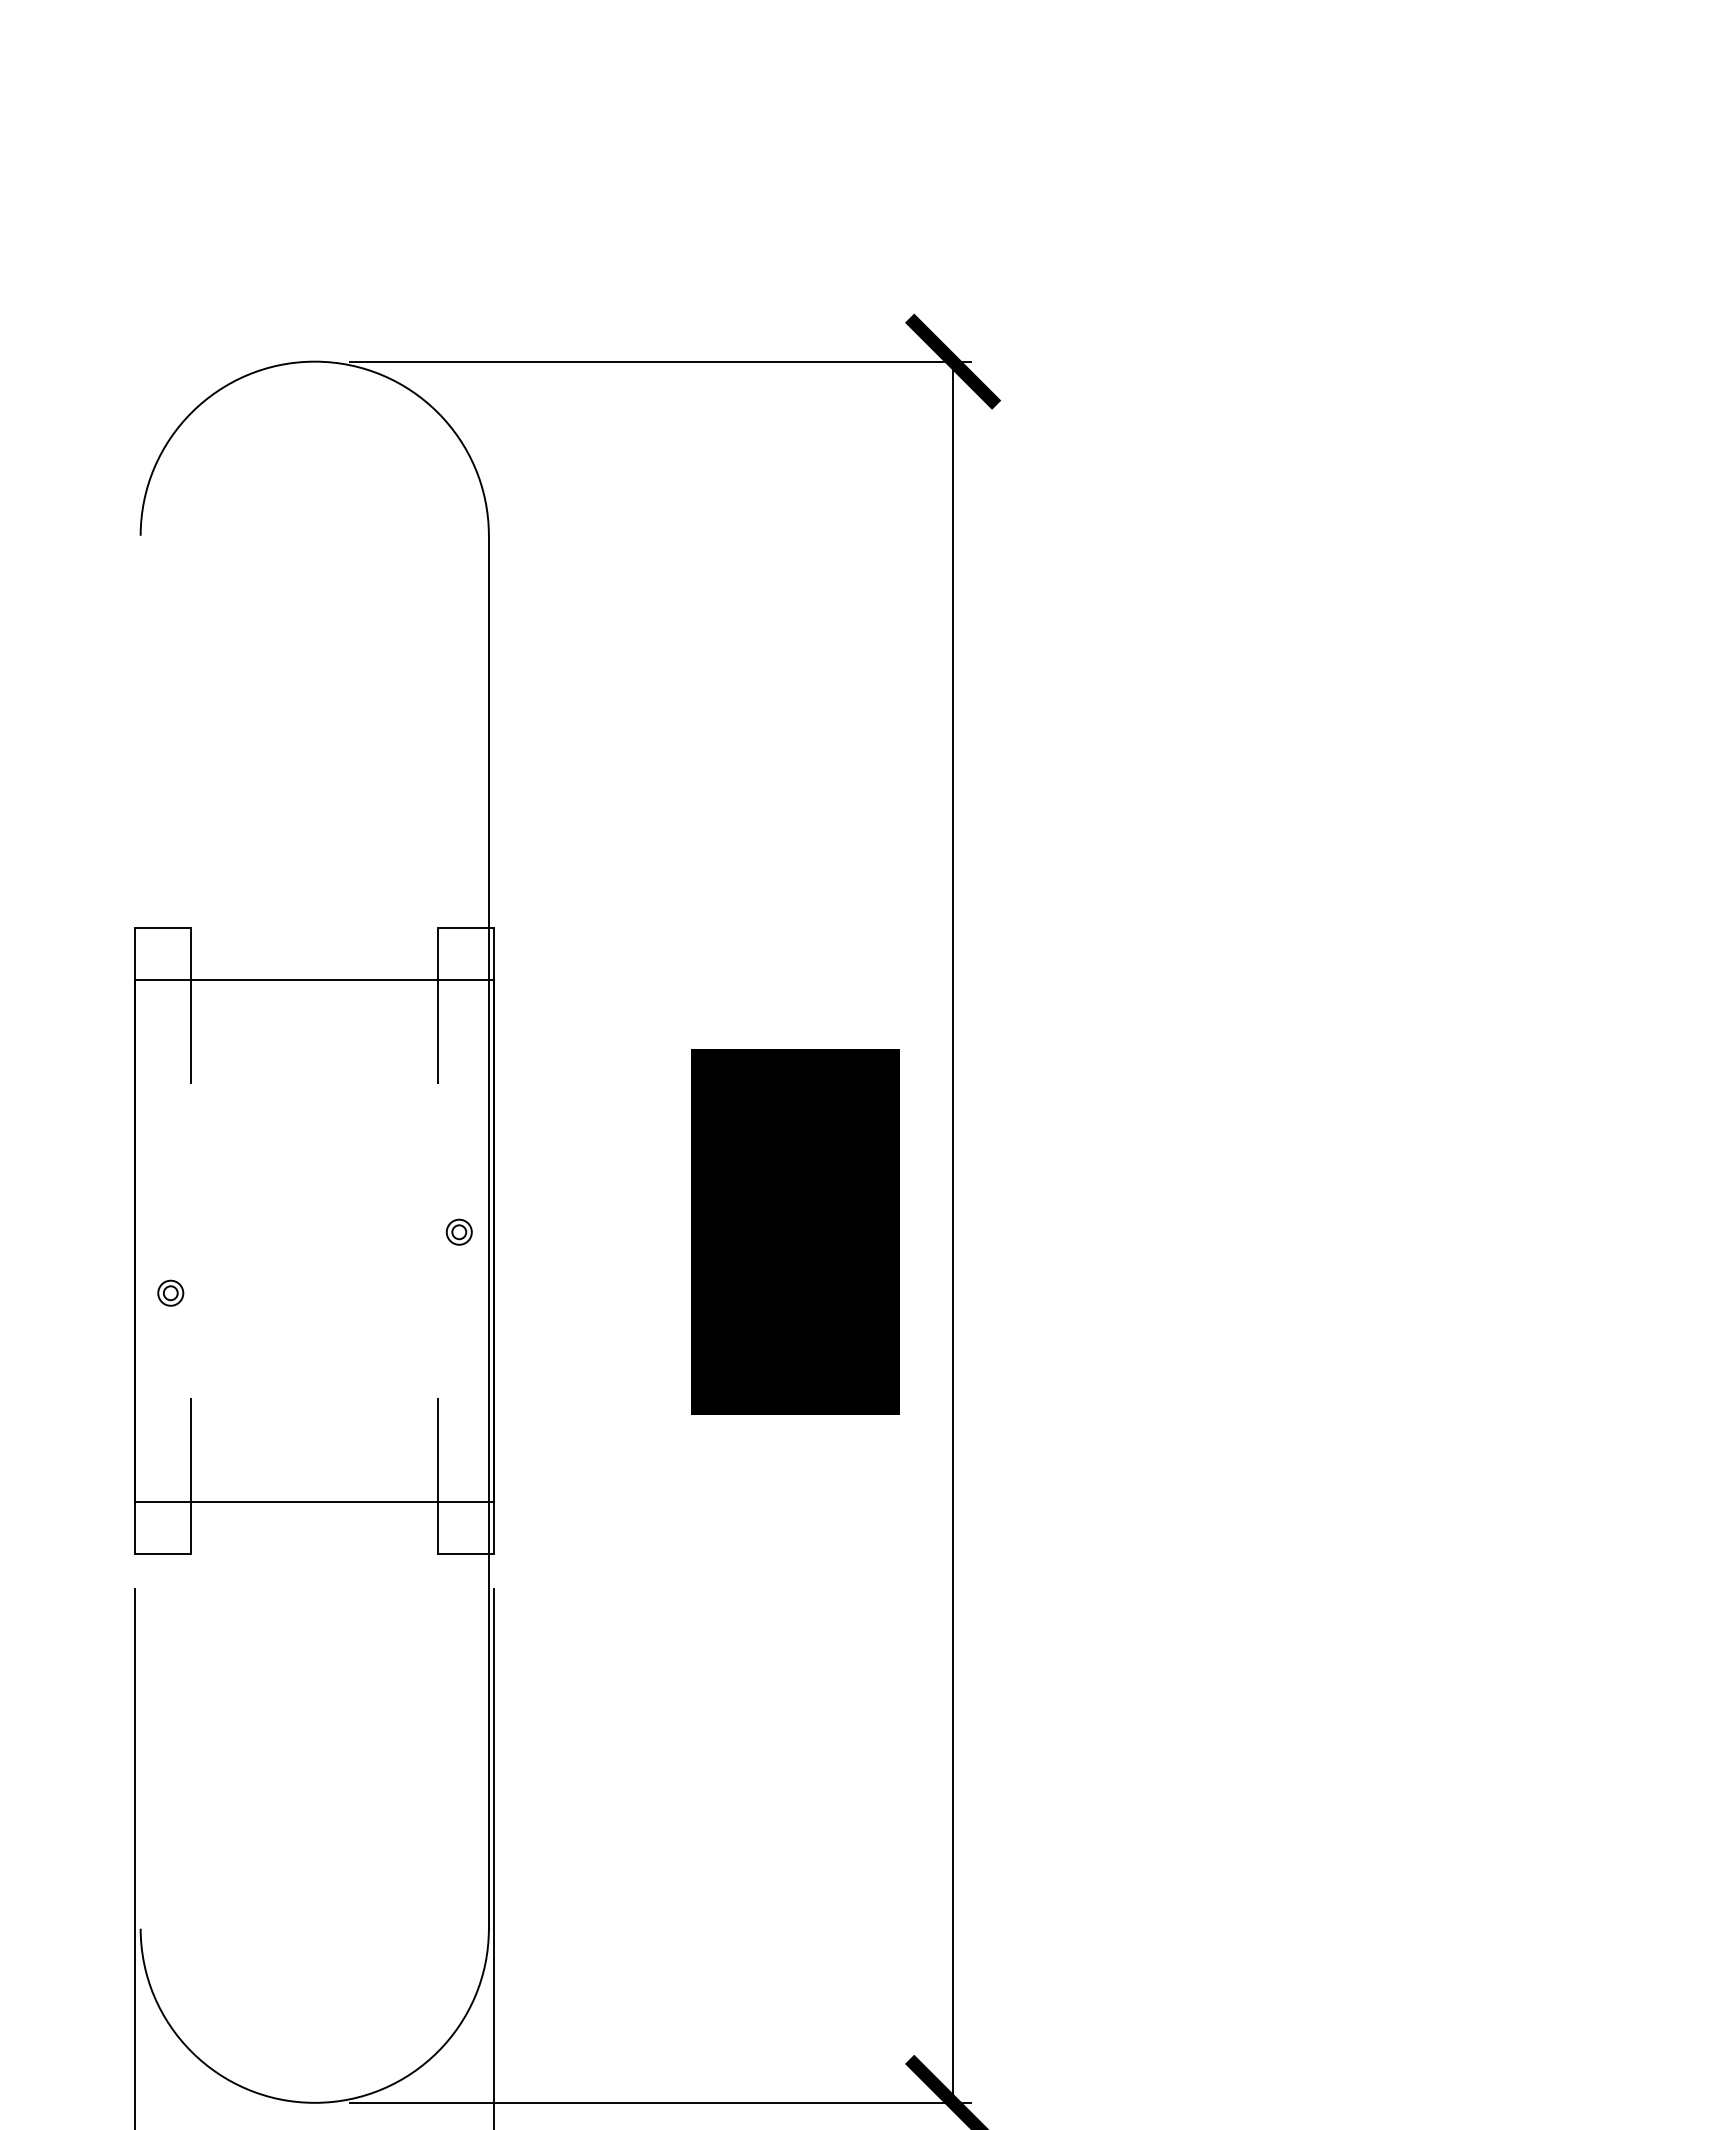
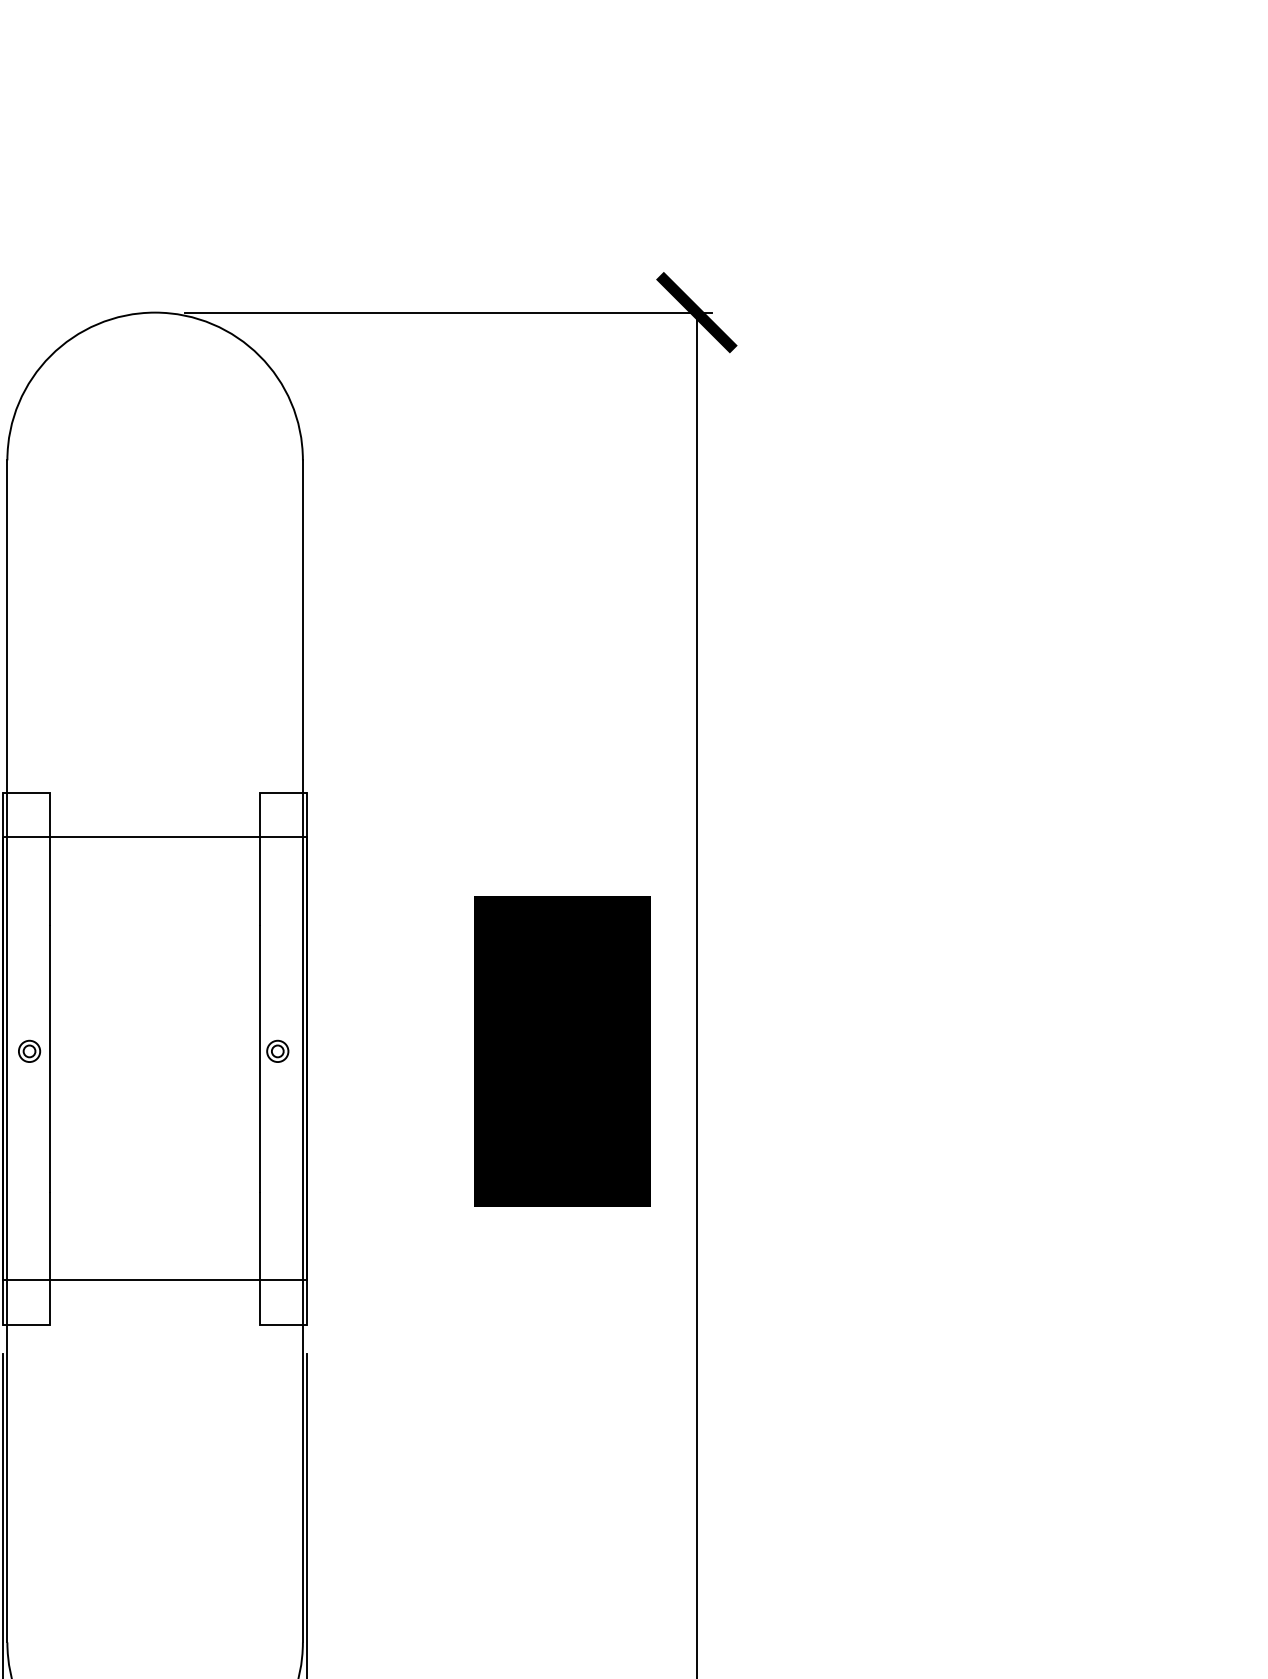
line: (140, 1231) -> (7, 1050), added
line: (191, 1240) -> (50, 1058), added
line: (438, 1240) -> (260, 1058), added
part: (170, 1292) -> (29, 1050), moved

